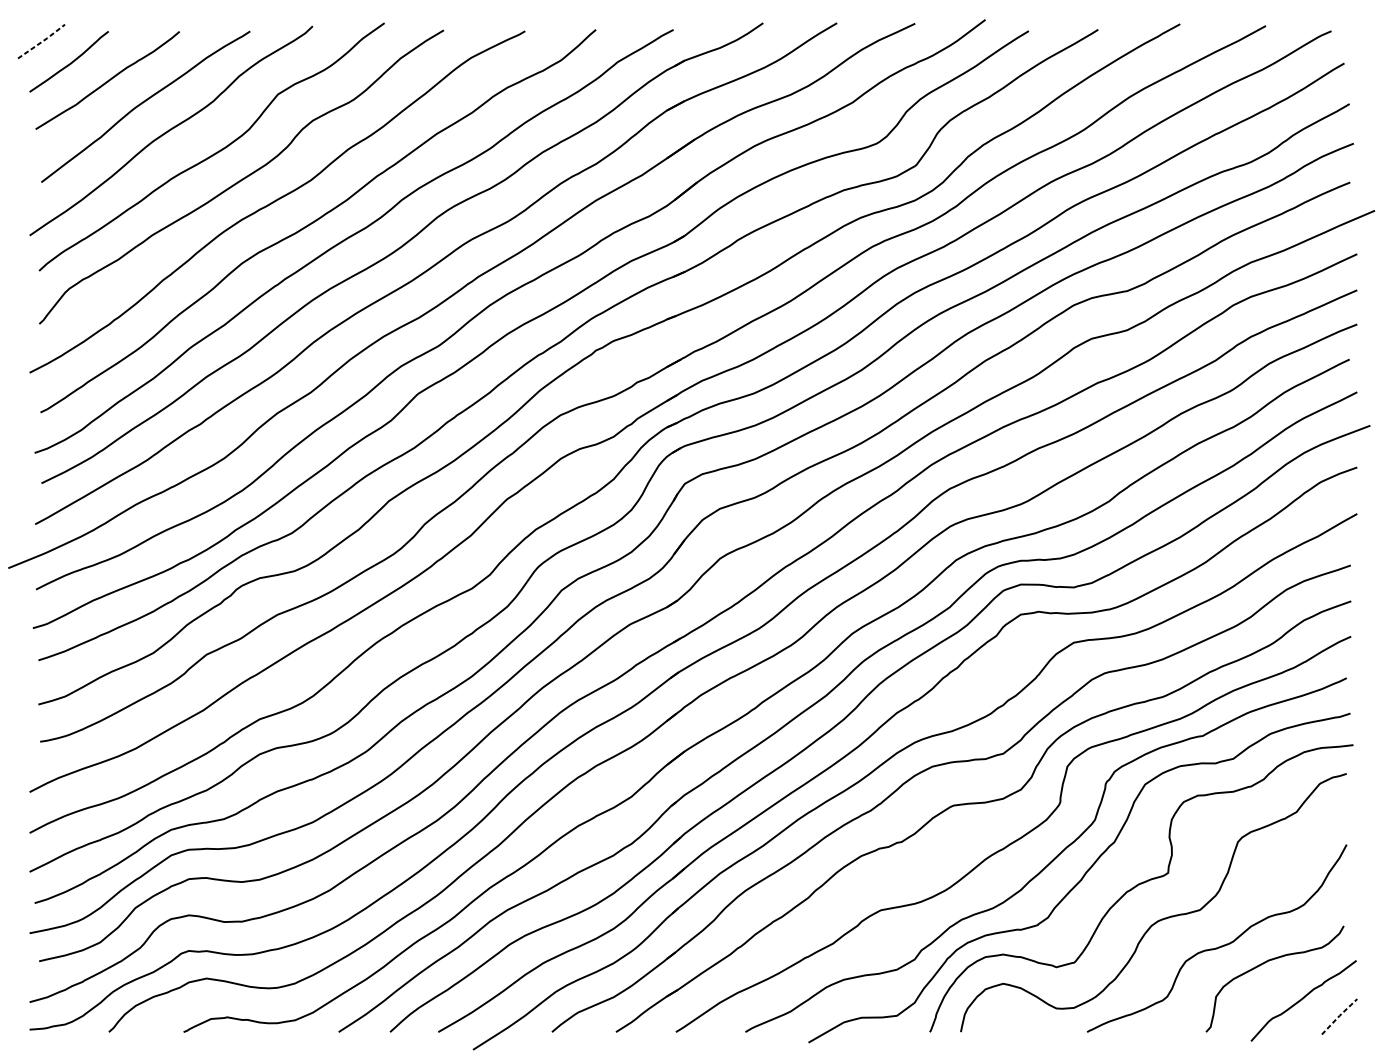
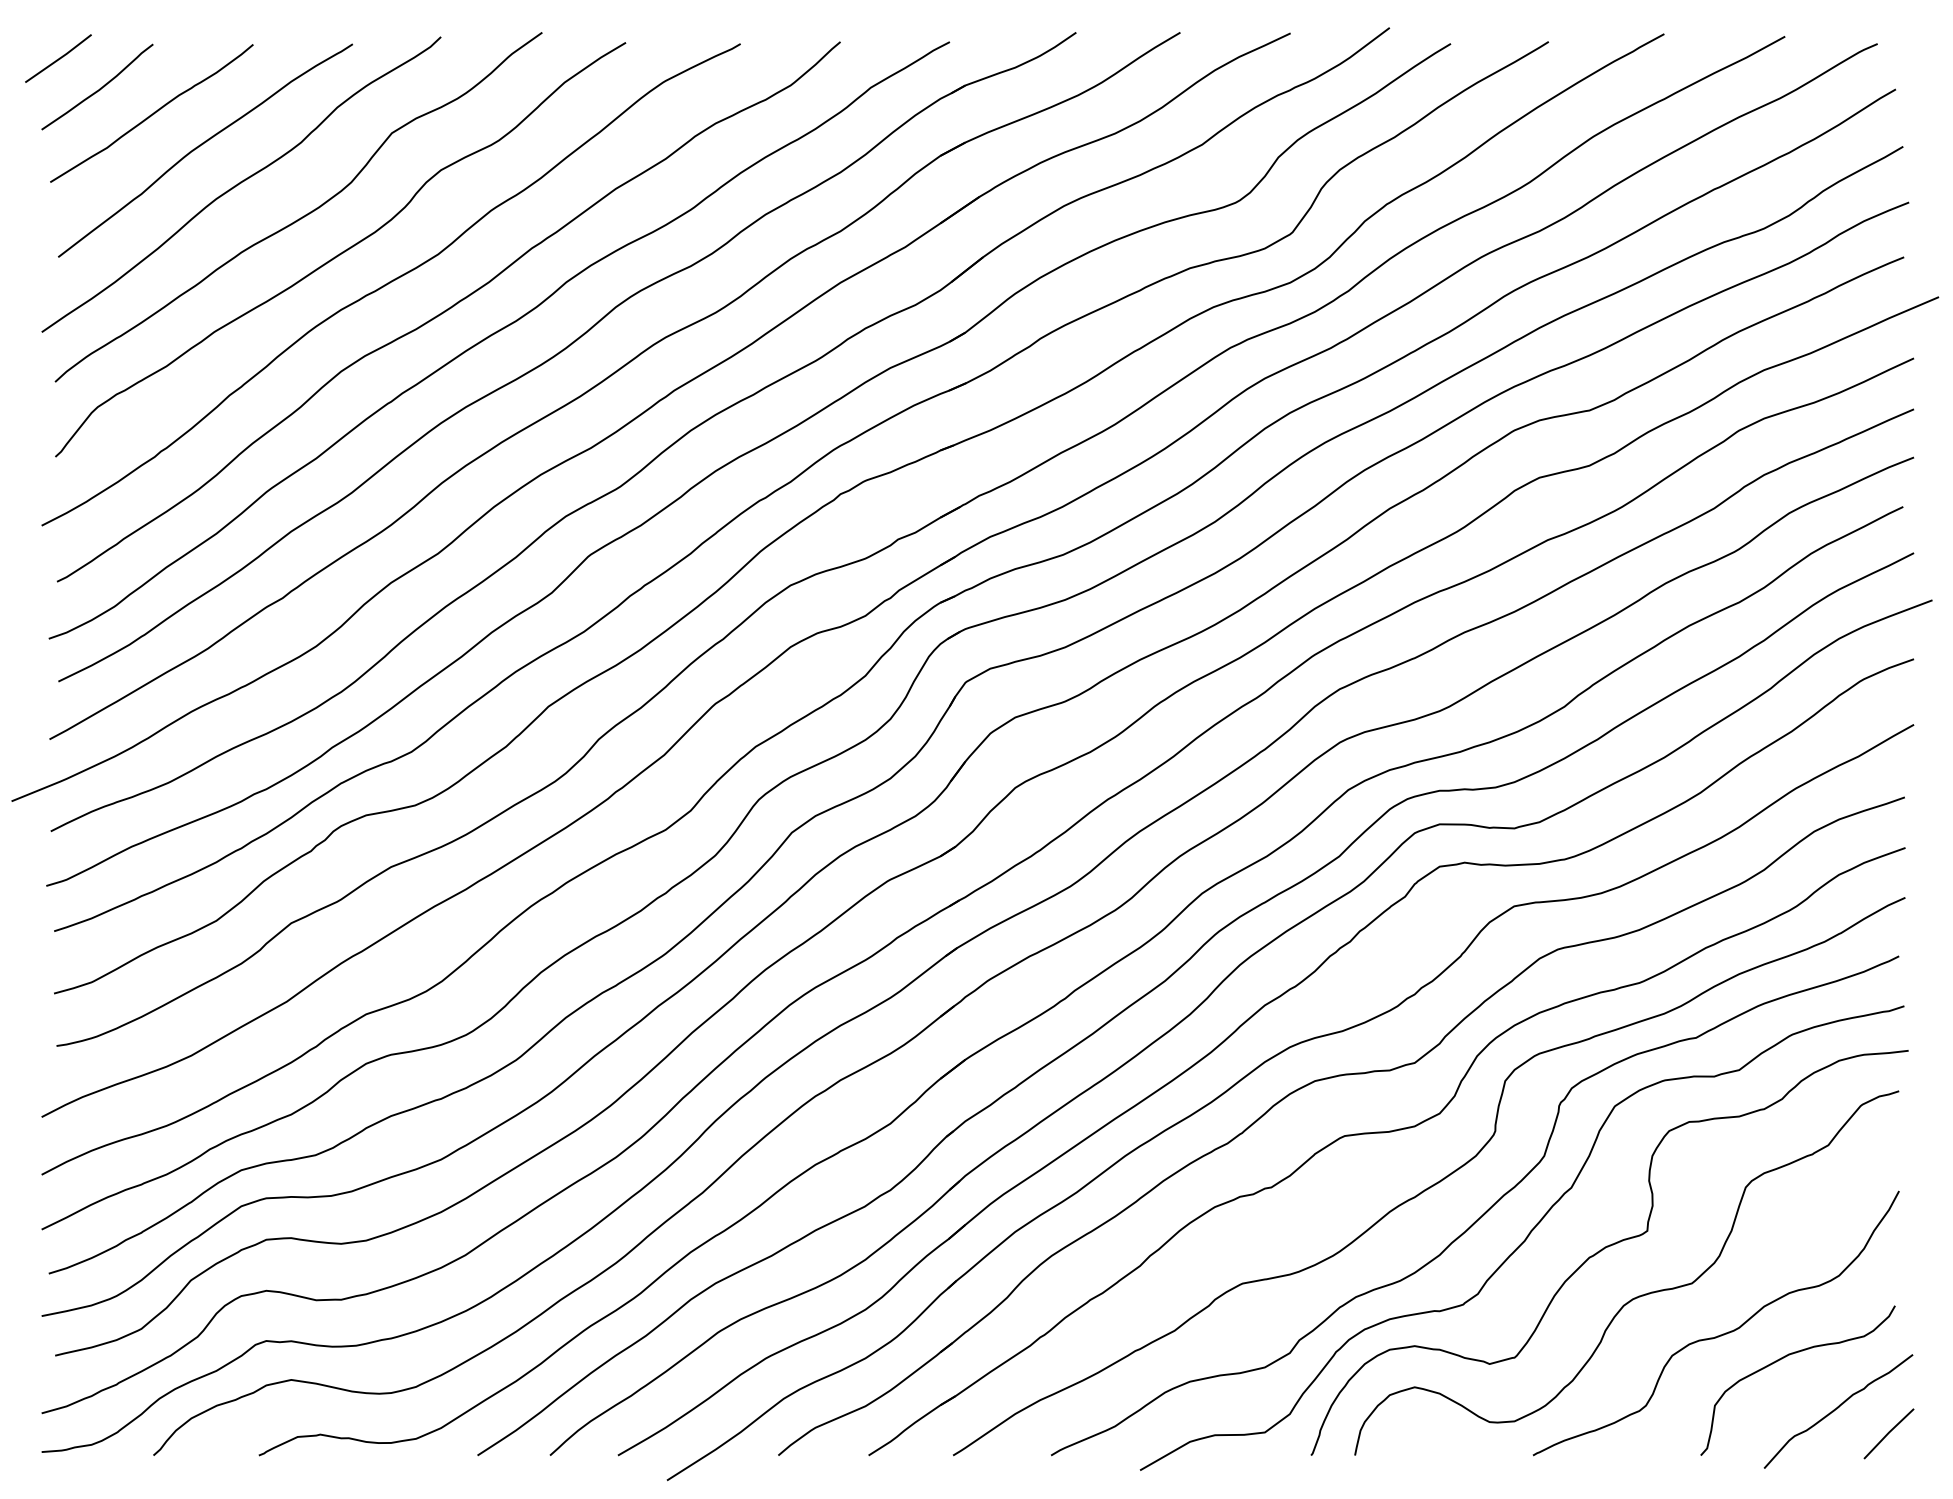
line: (42, 41) -> (59, 58), dashed -> solid
line: (1339, 1015) -> (1889, 1432), dashed -> solid

